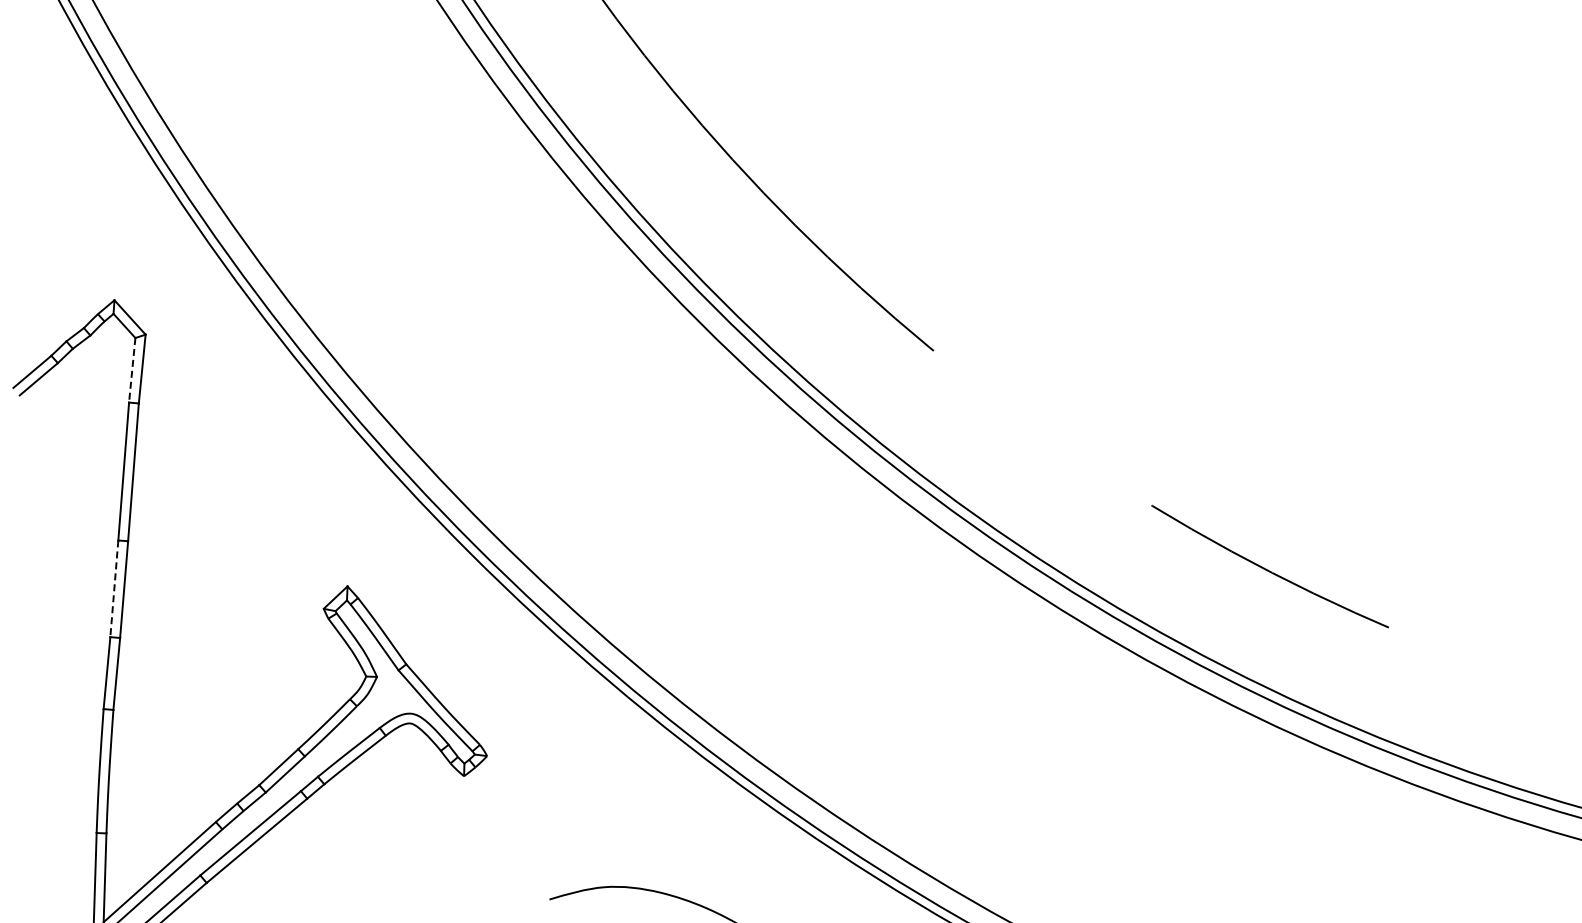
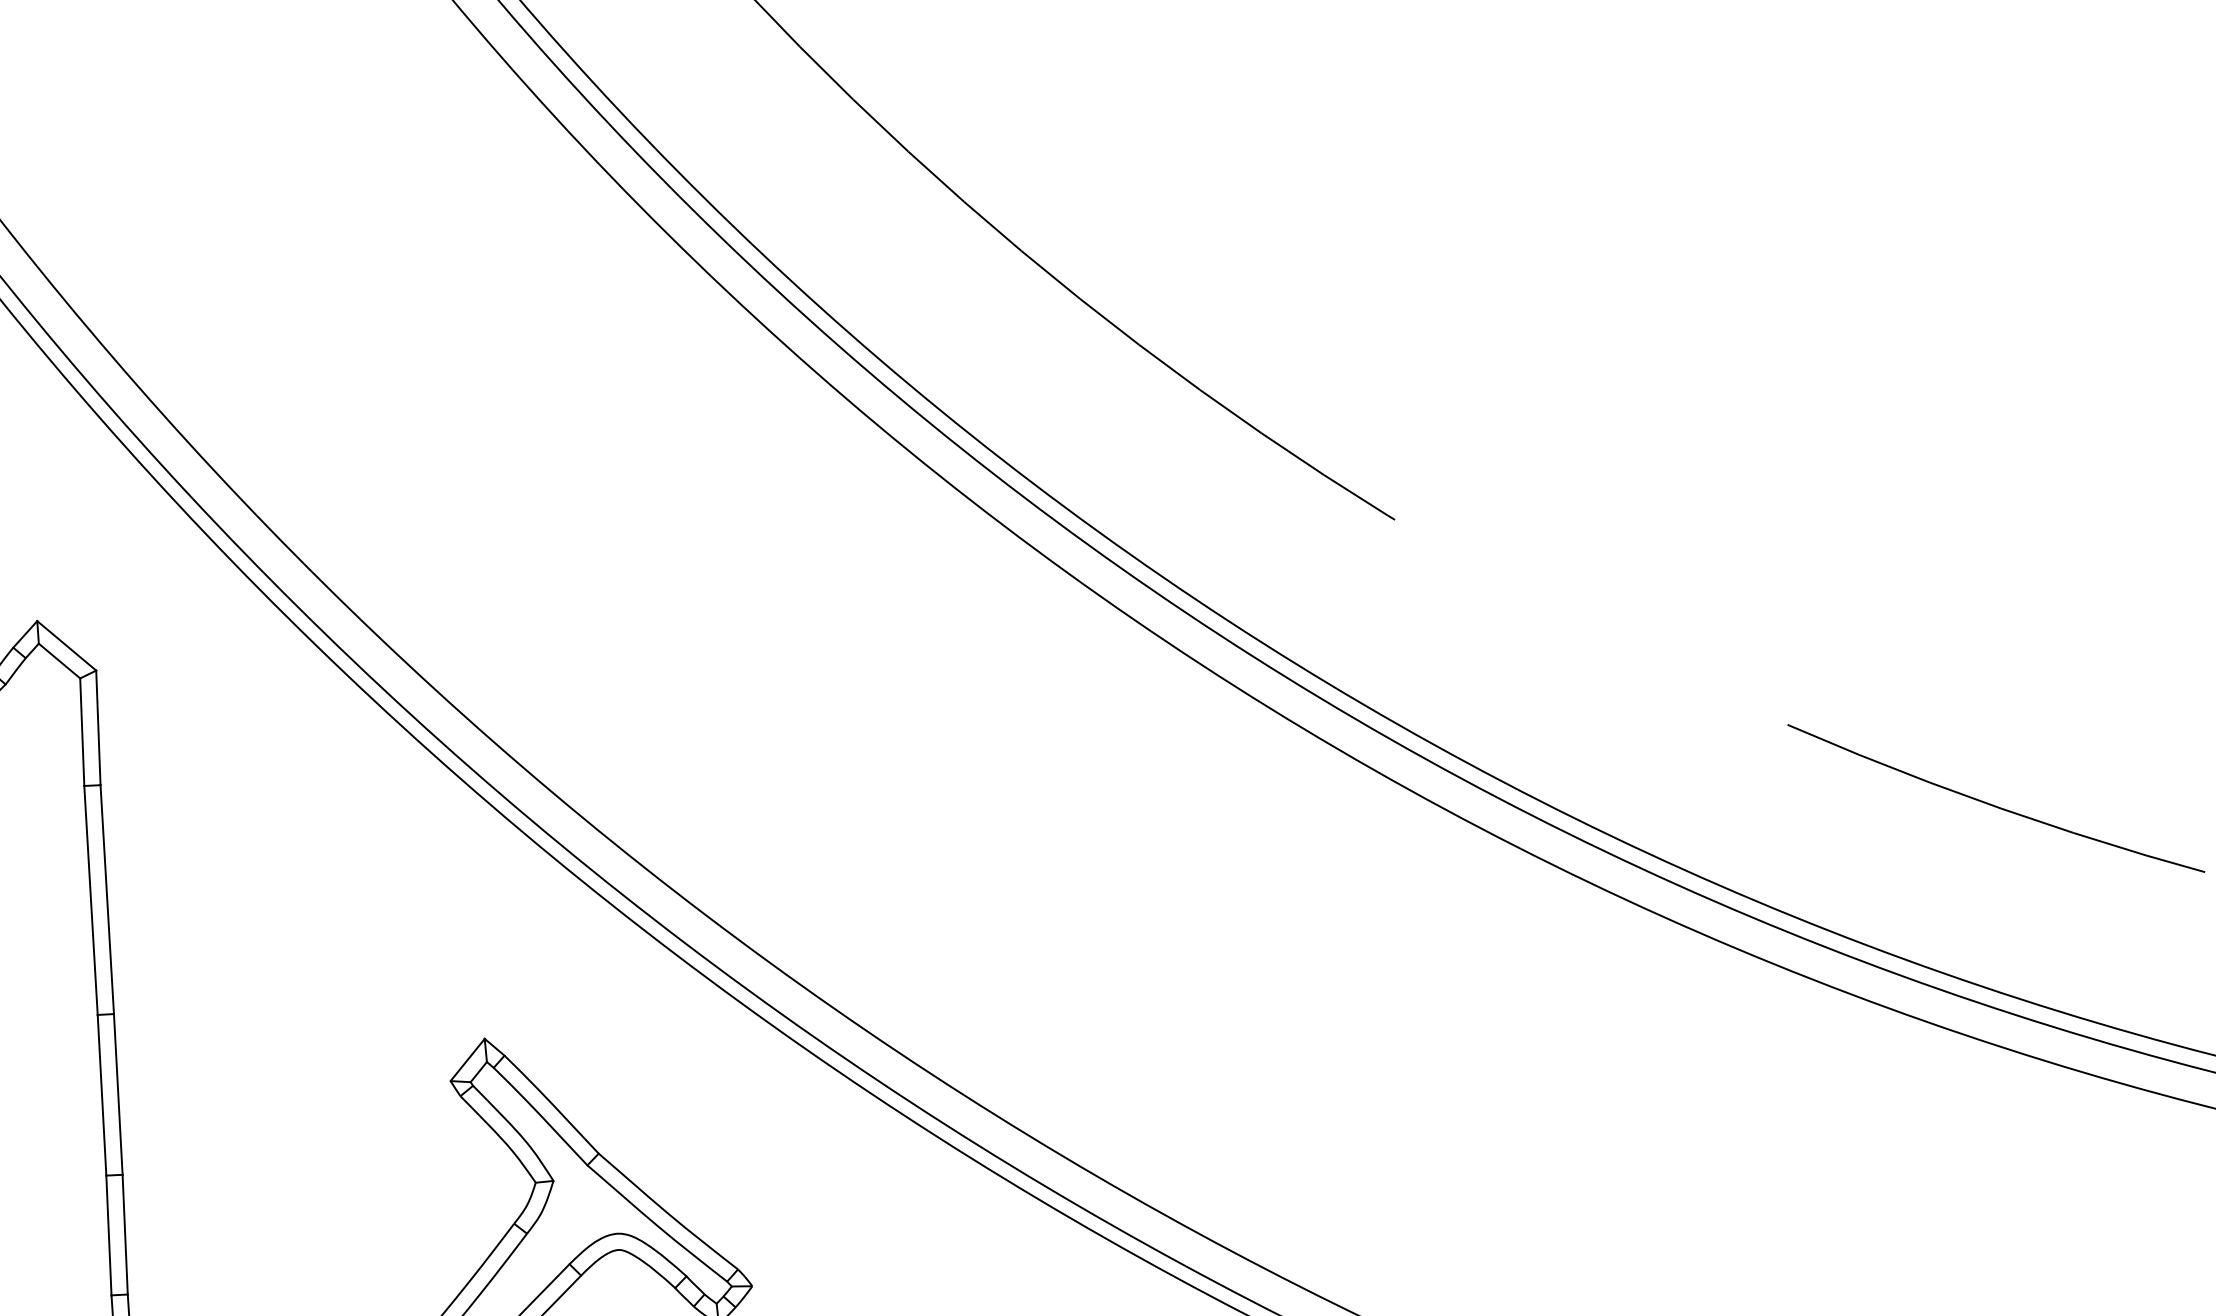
line: (132, 370) -> (82, 732), dashed -> solid
line: (114, 589) -> (102, 1096), dashed -> solid

